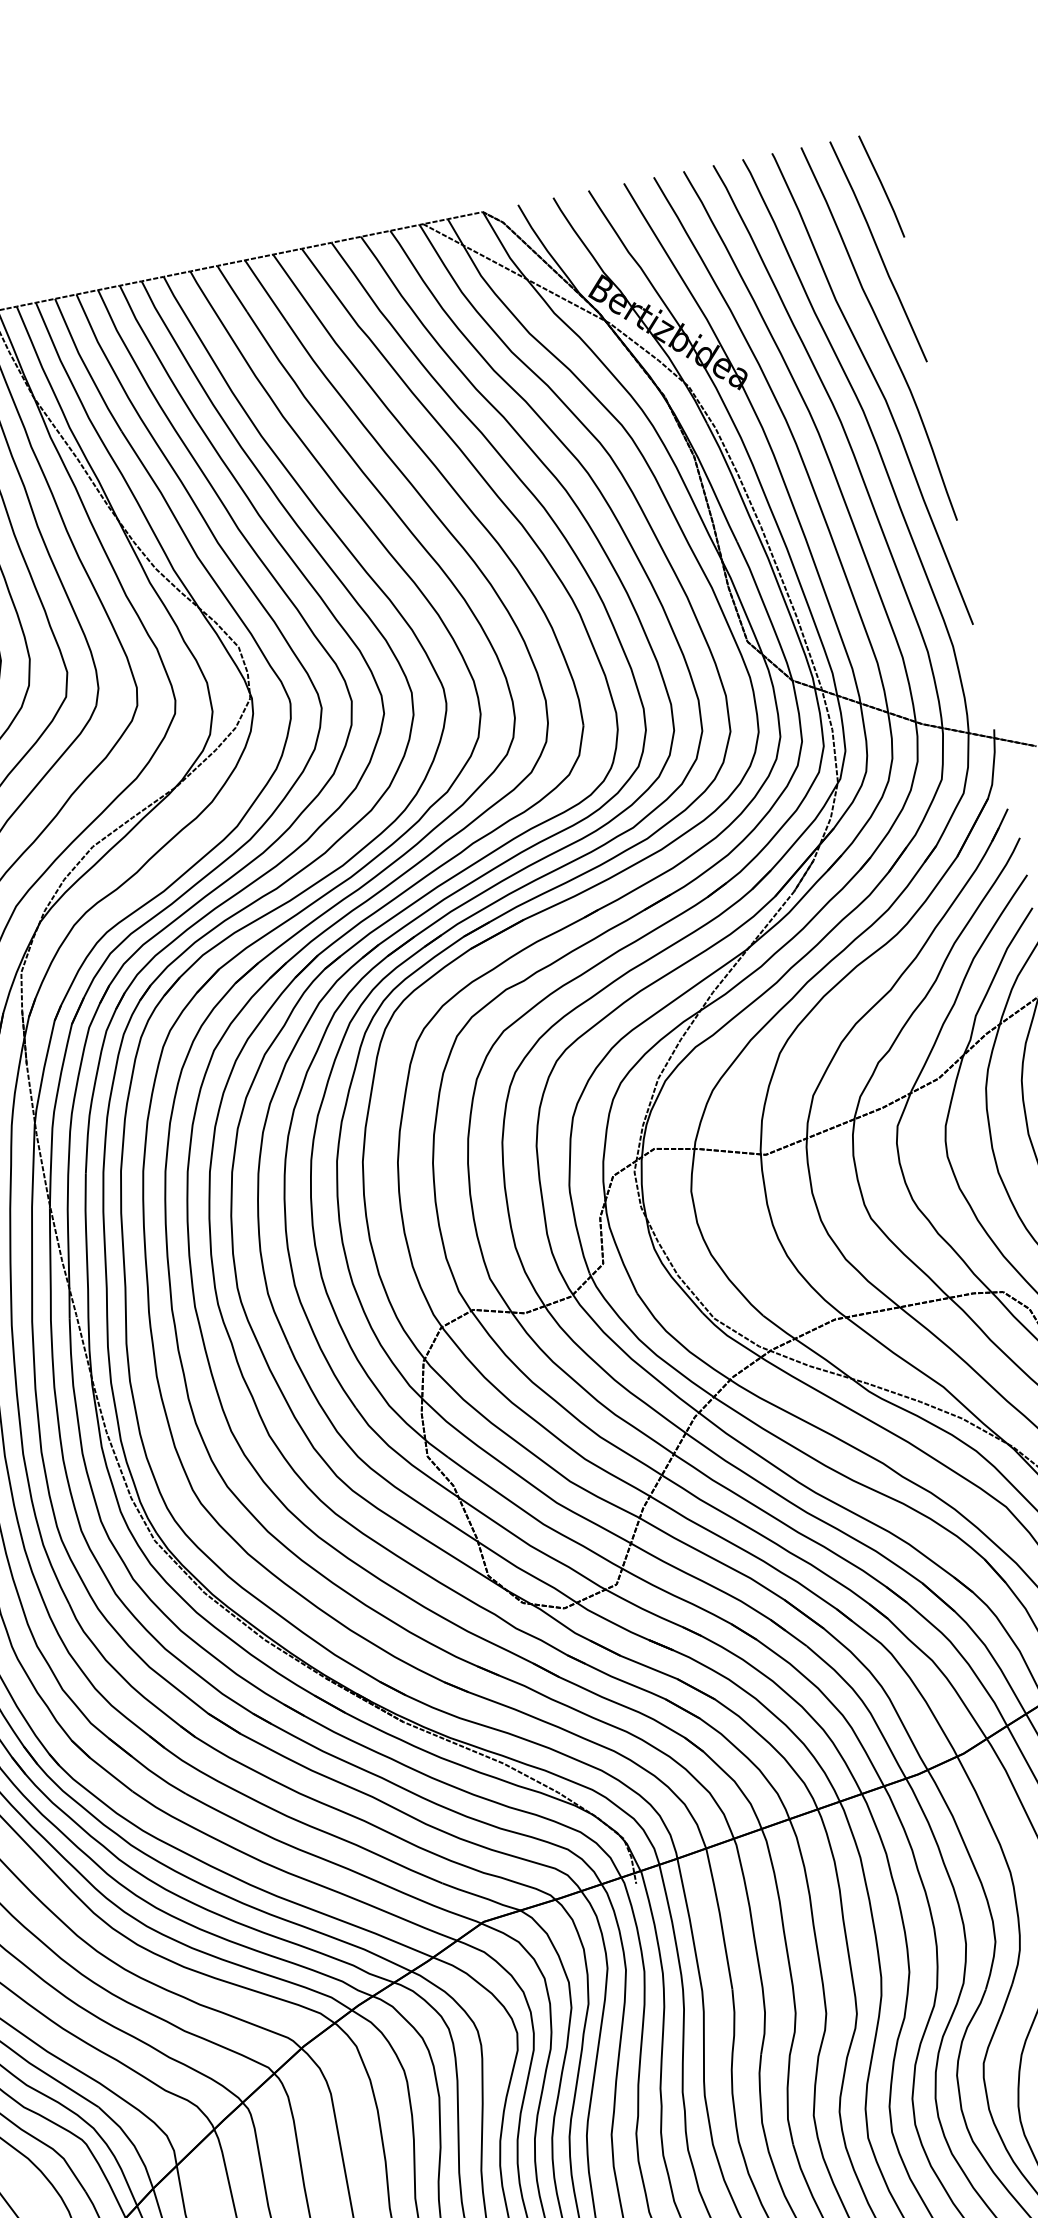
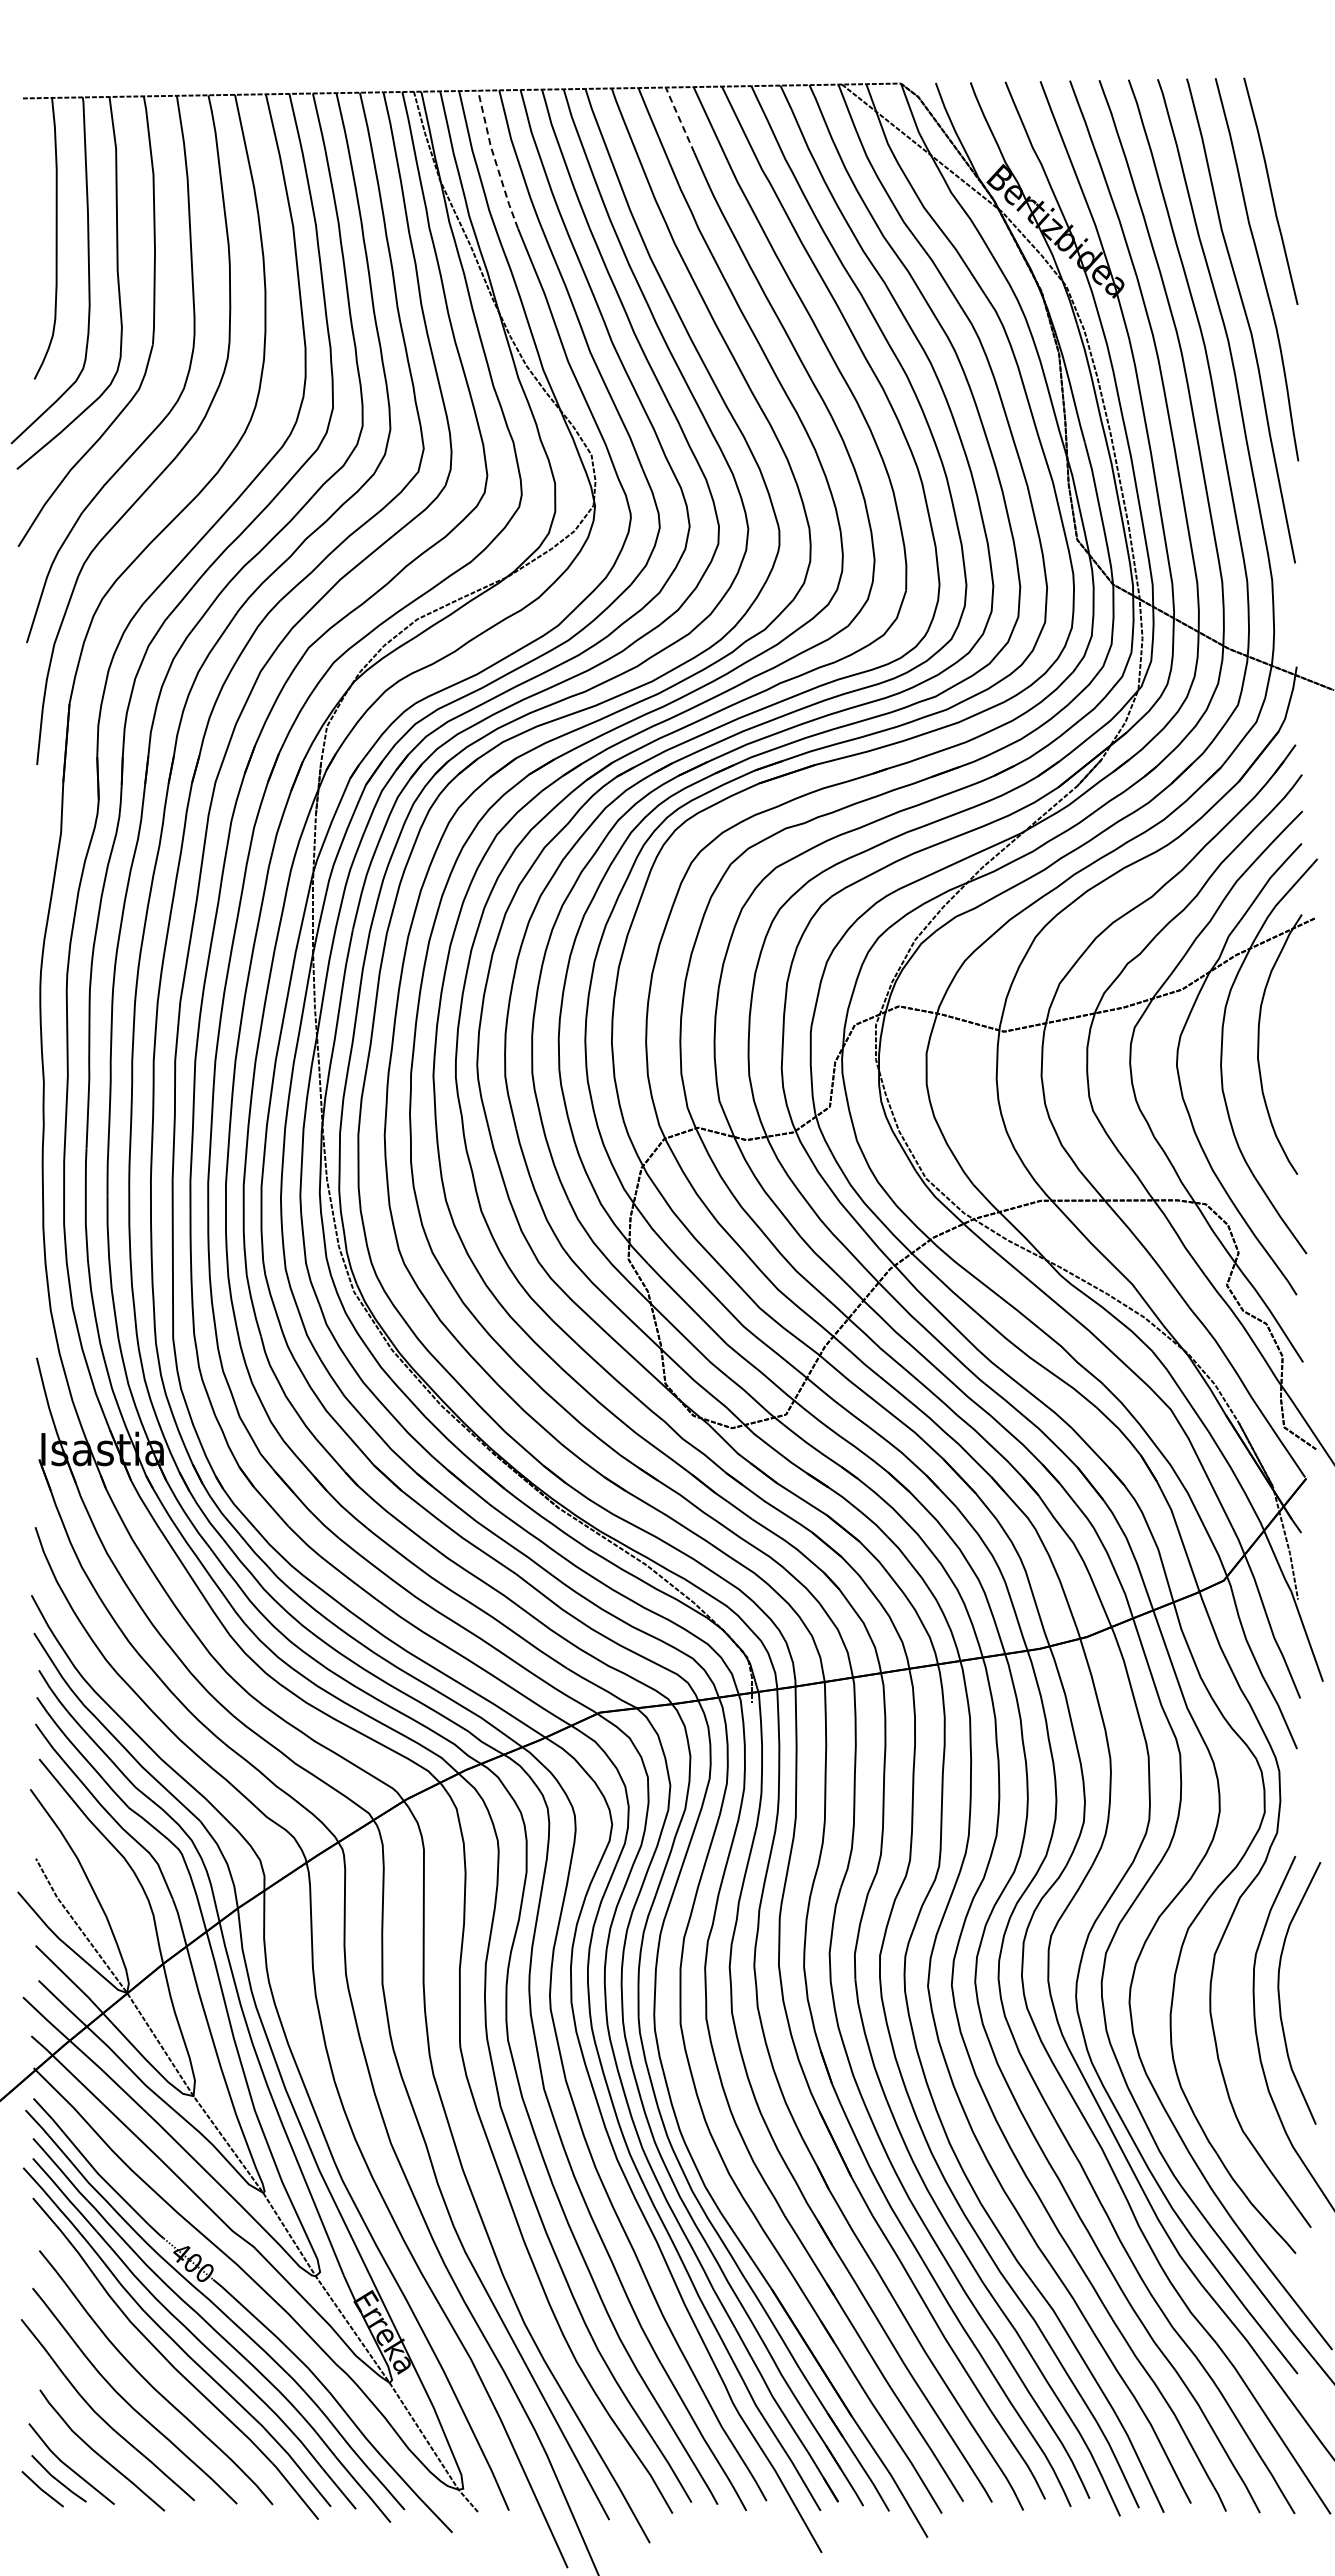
line: (881, 186) -> (1285, 129), removed
line: (264, 290) -> (679, 119), solid -> dashed
line: (85, 366) -> (495, 160), solid -> dashed

